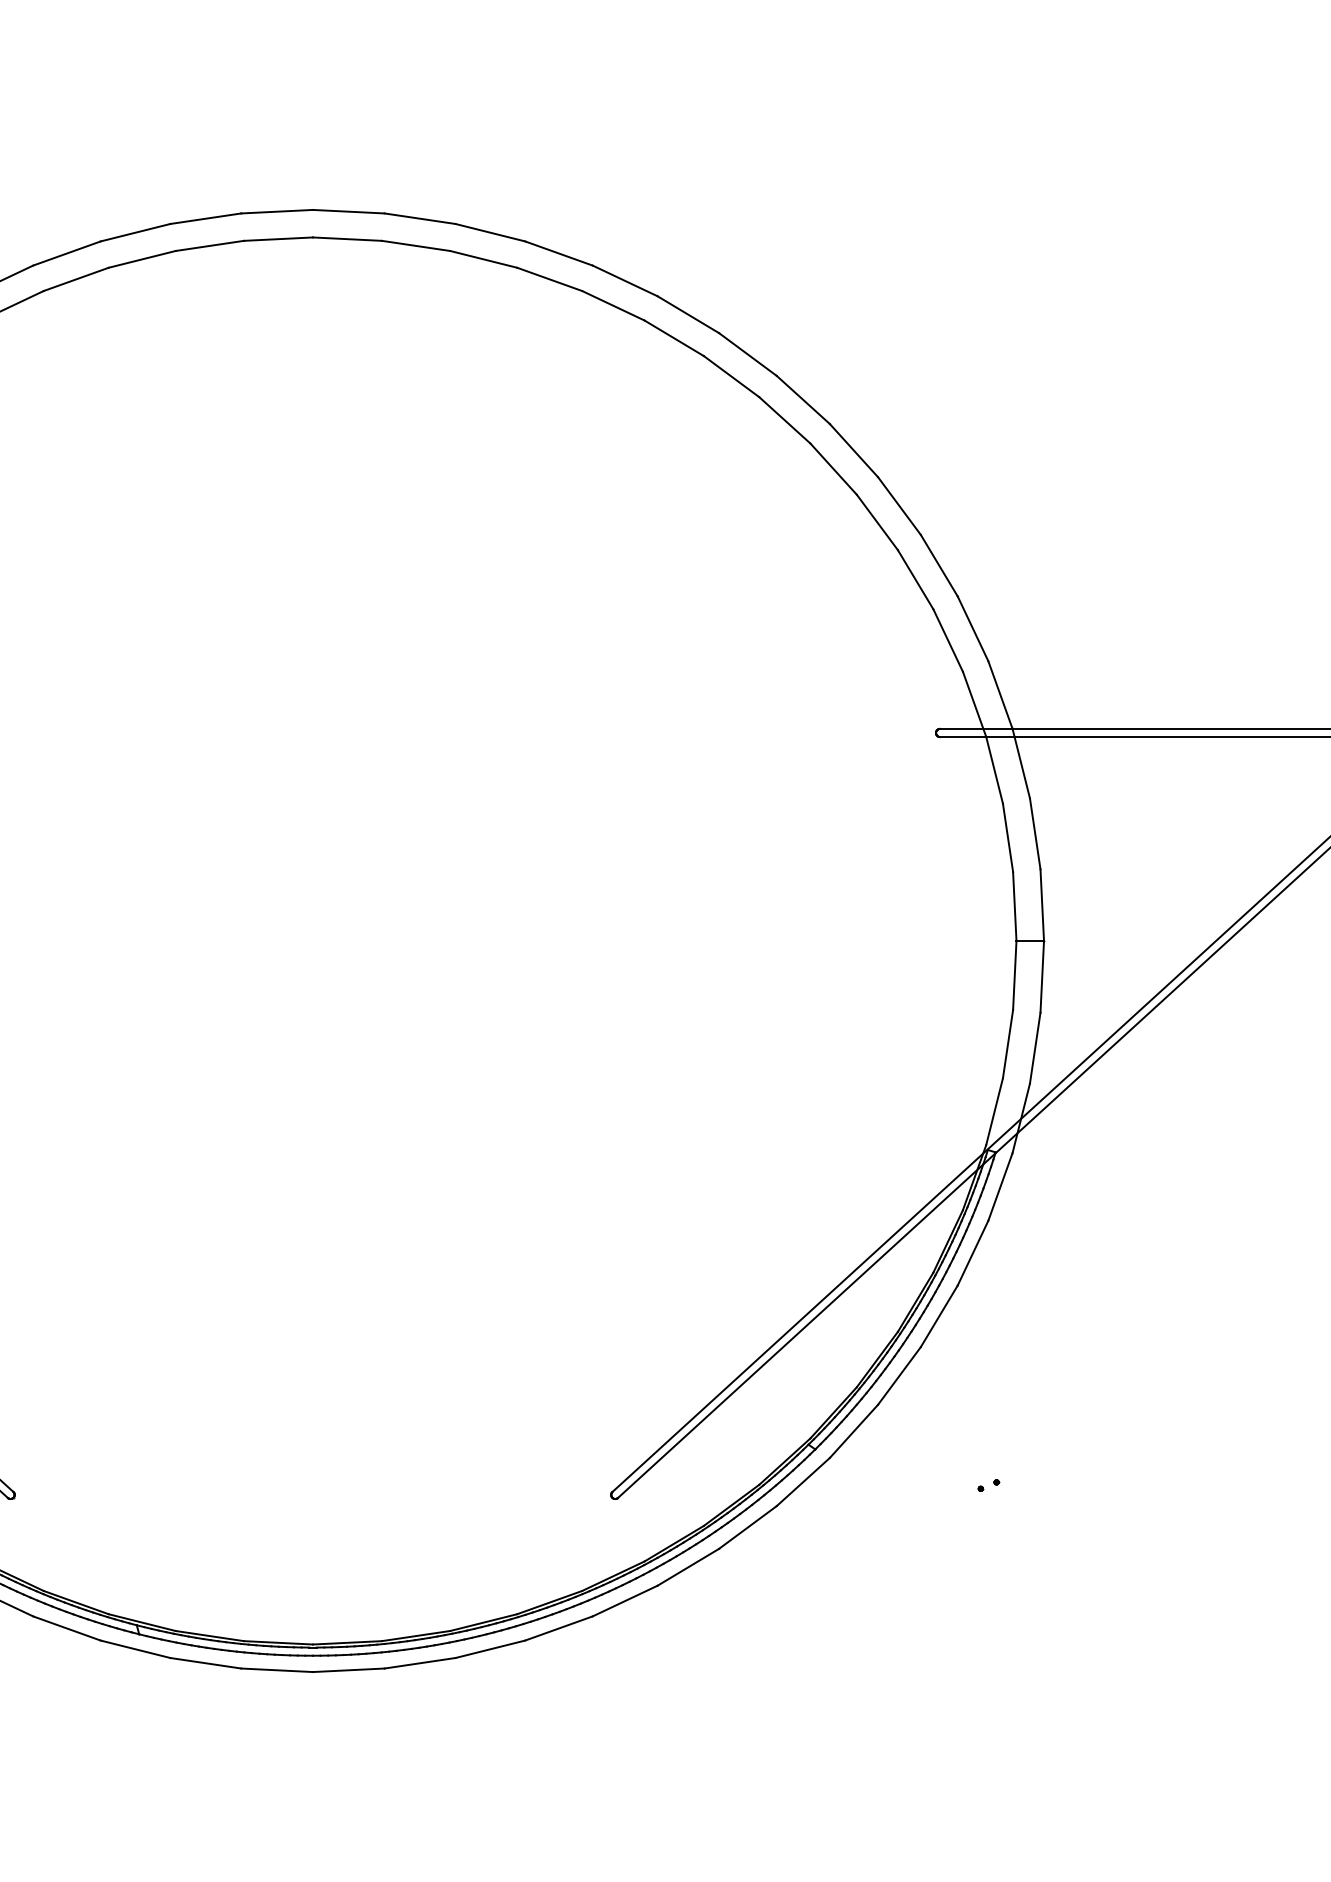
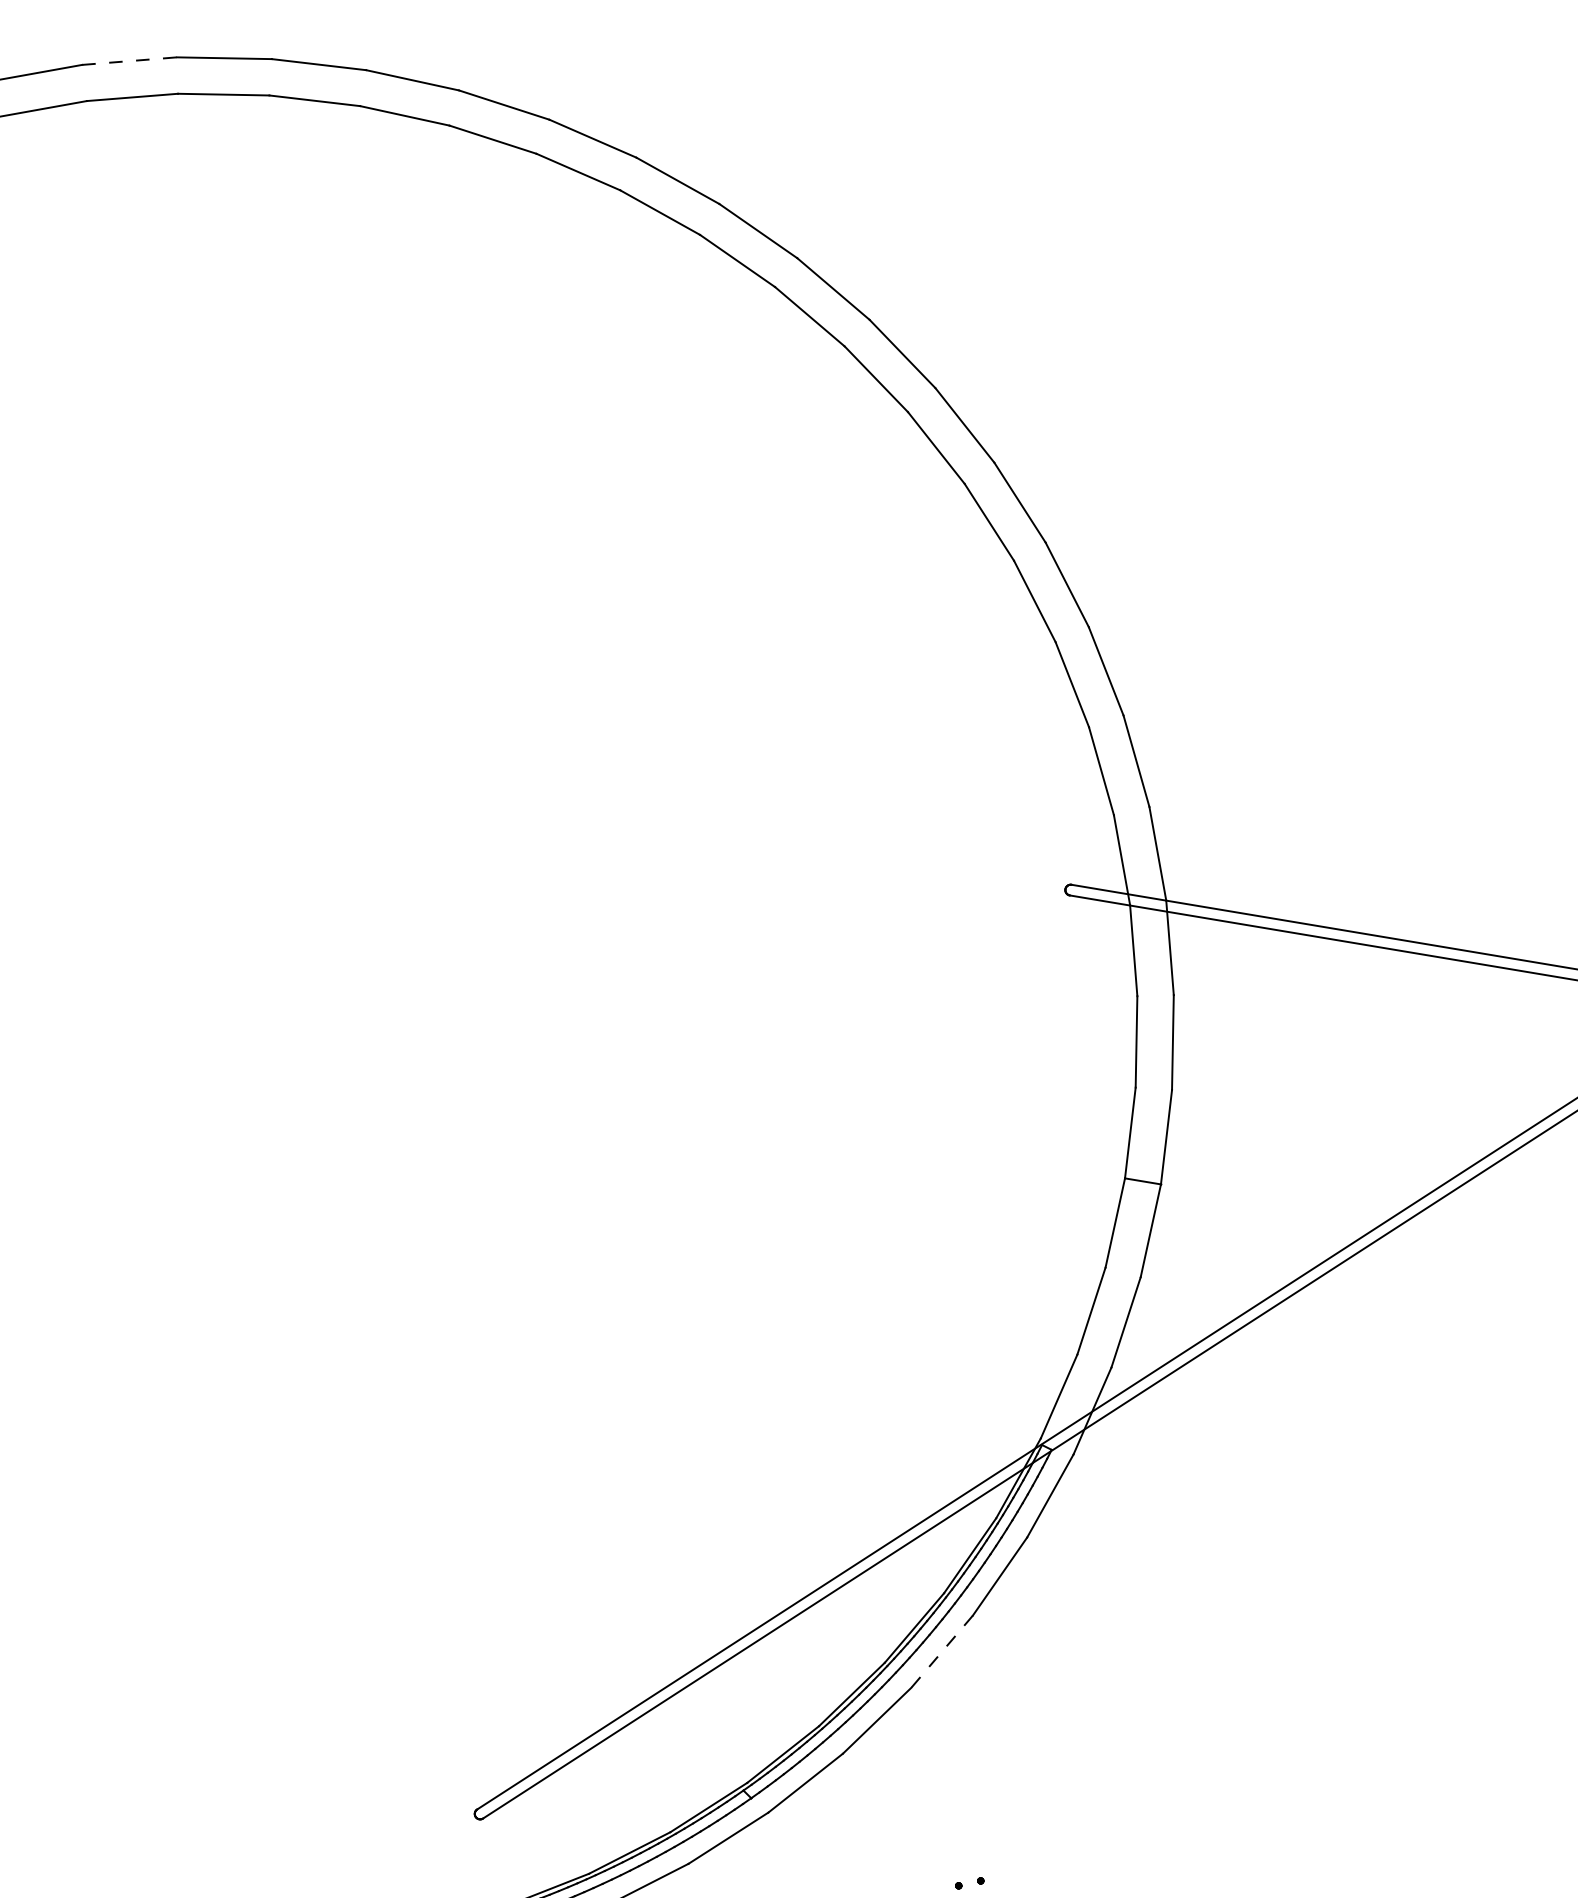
line: (135, 232) -> (129, 60), solid -> dashed
line: (939, 1316) -> (942, 1651), solid -> dashed

